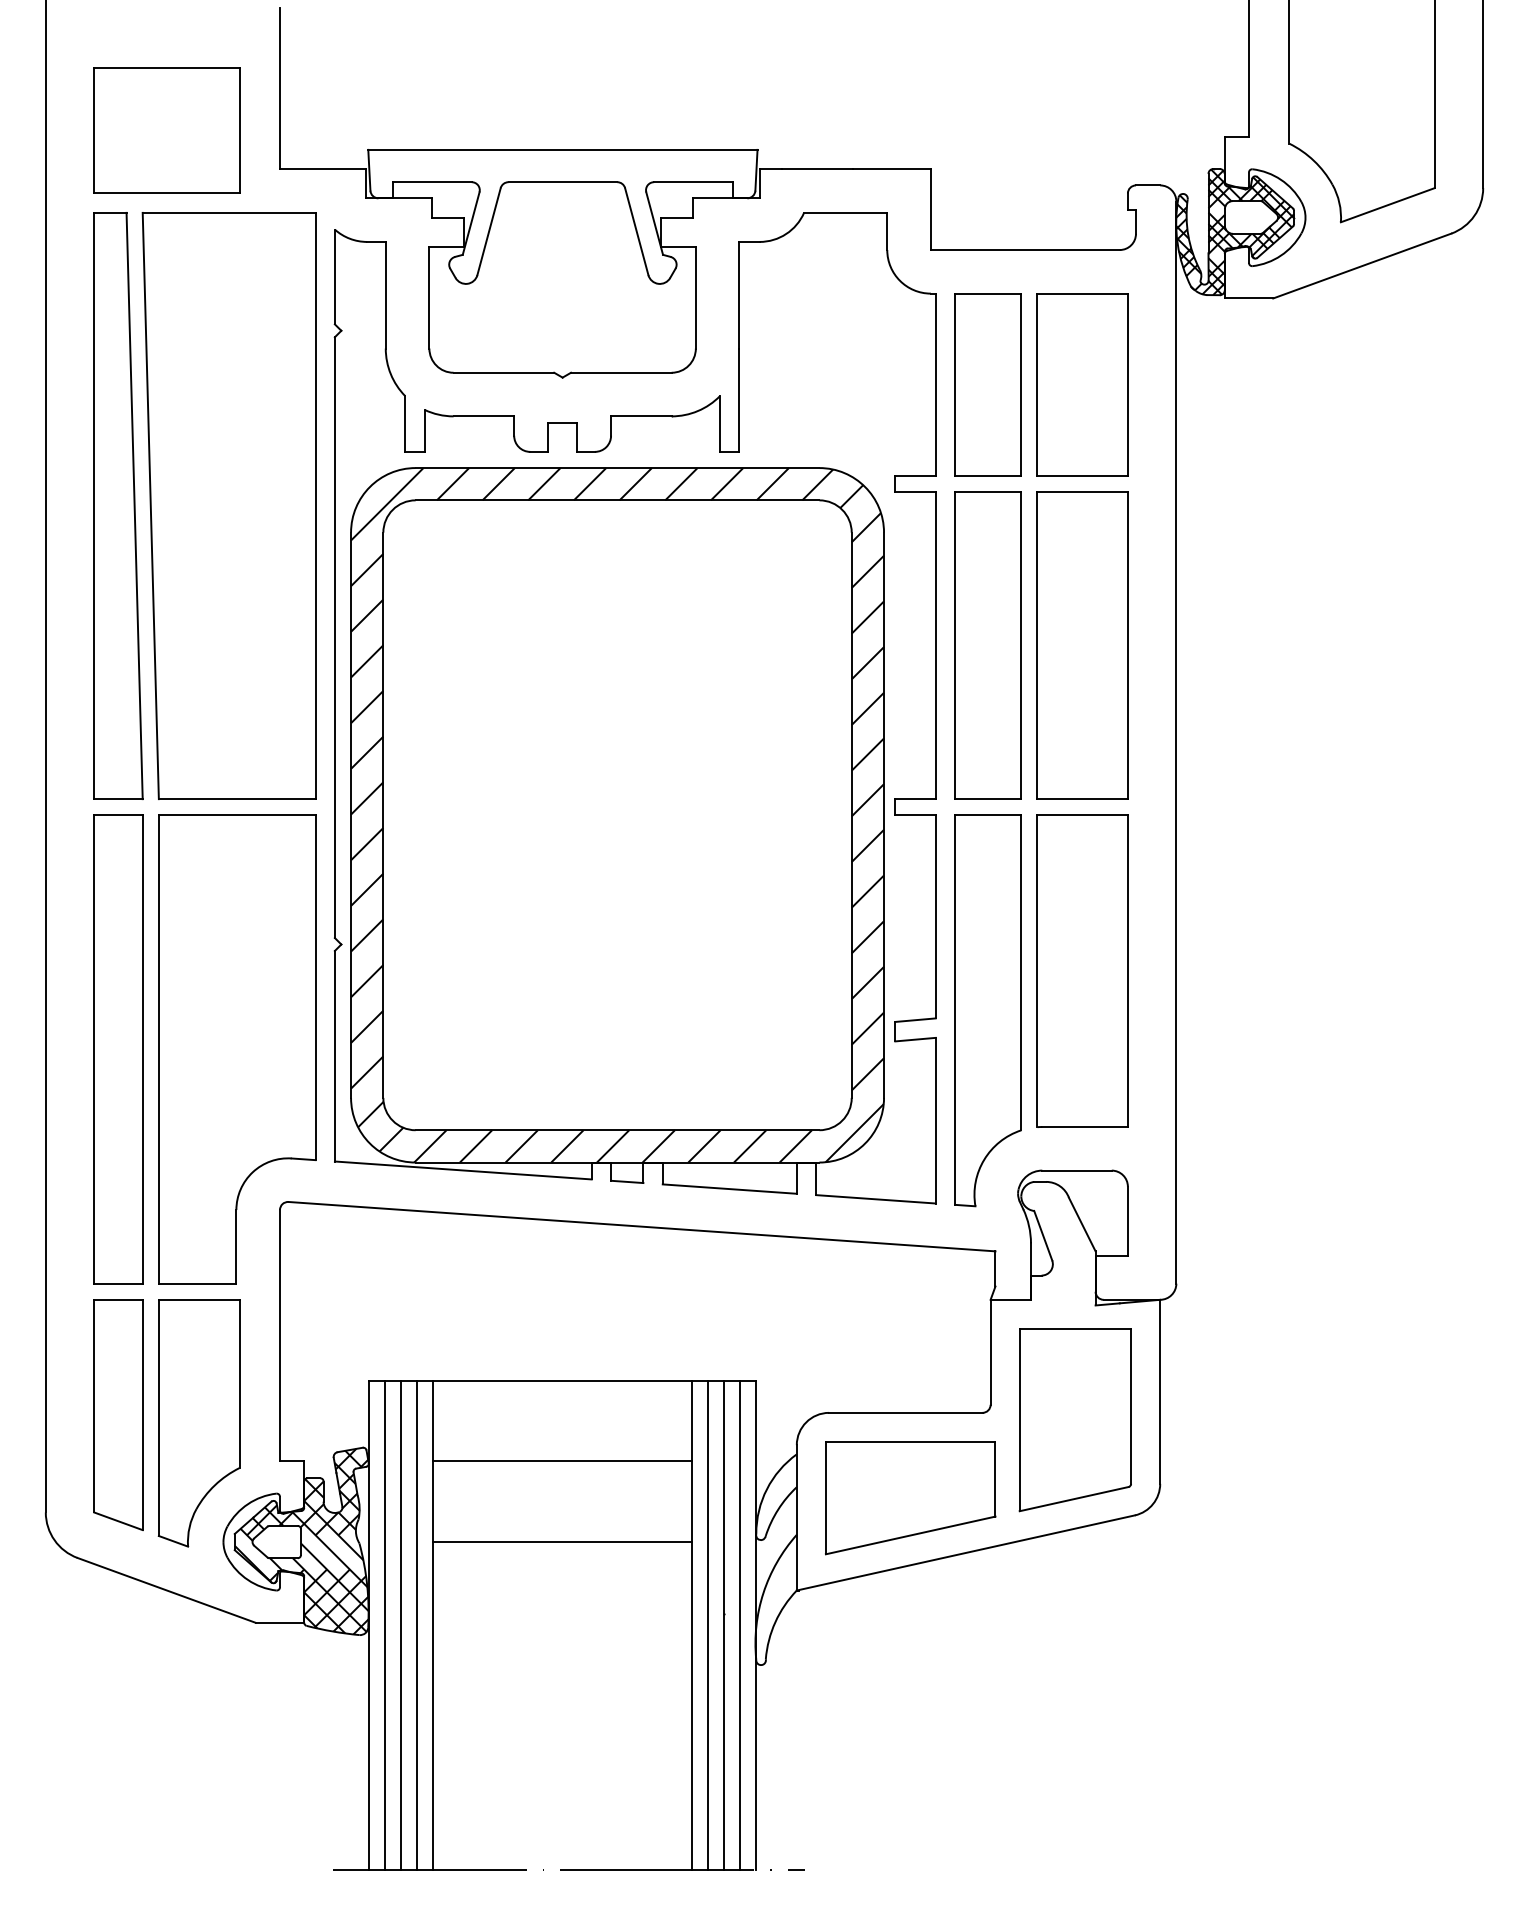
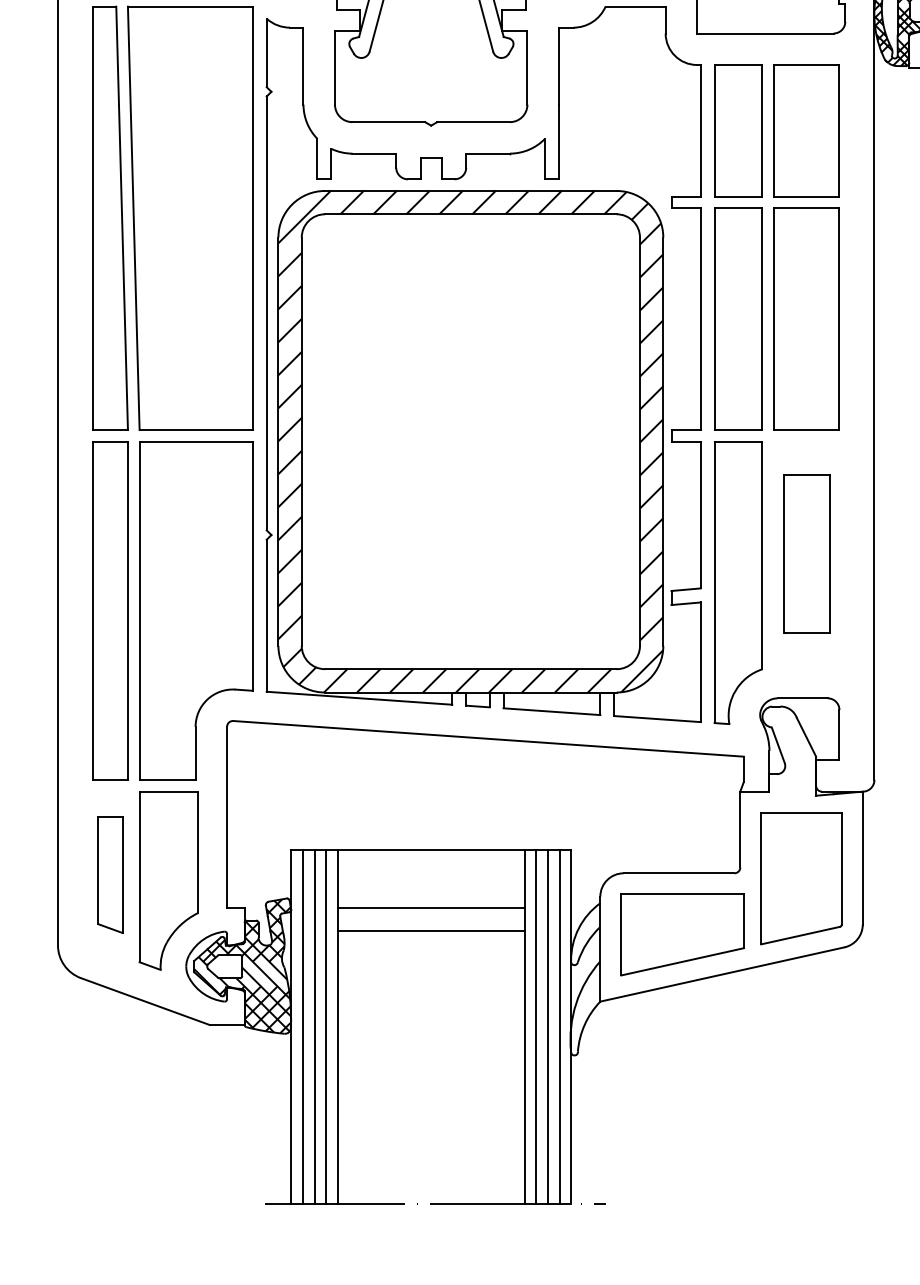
part: (1082, 970) -> (806, 553), size x0.7
part: (118, 1414) -> (110, 874), size x0.7
line: (562, 1542) -> (431, 931), moved

